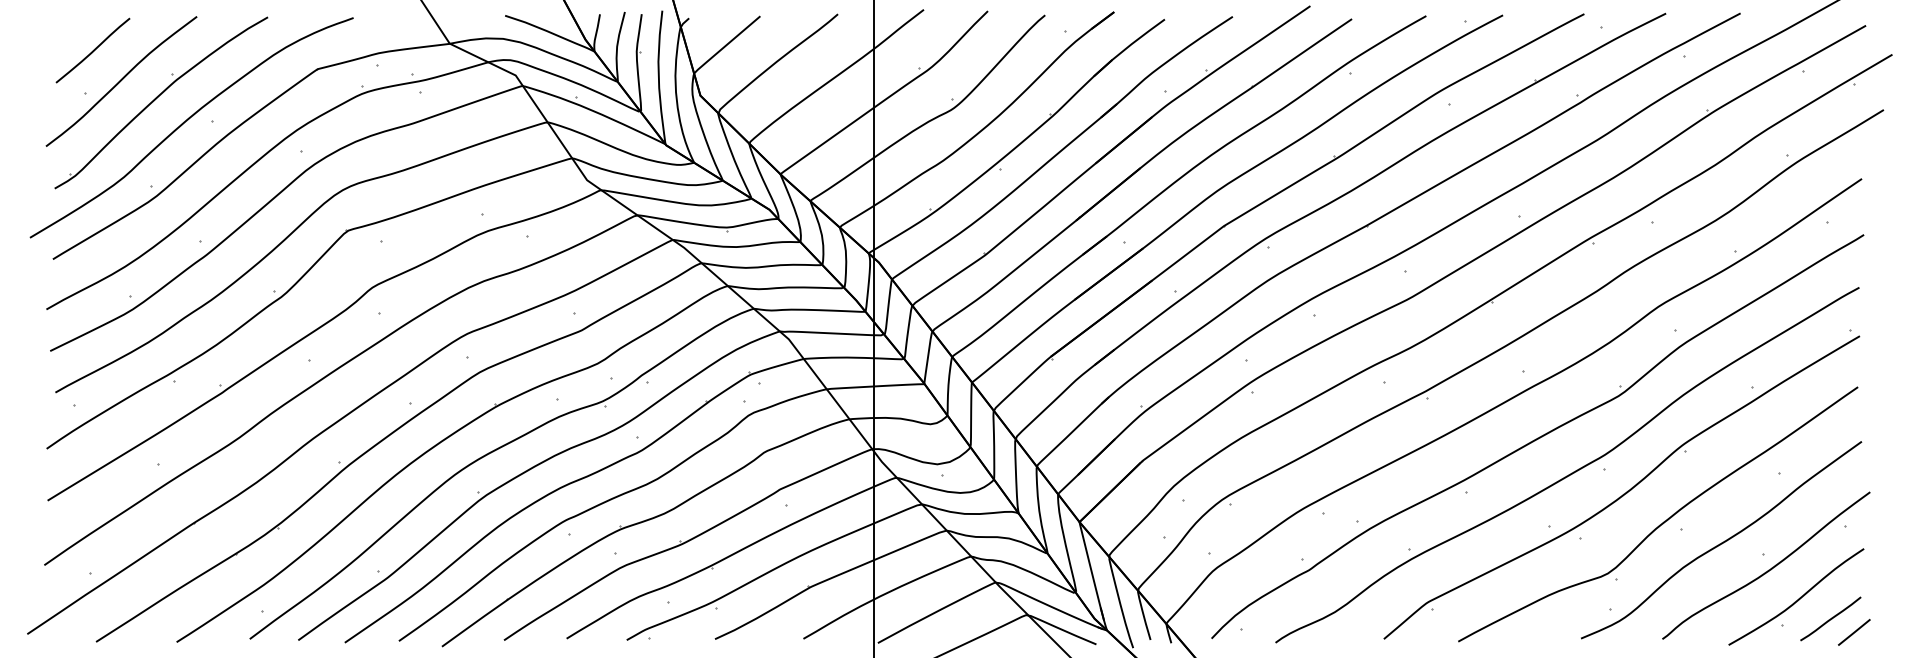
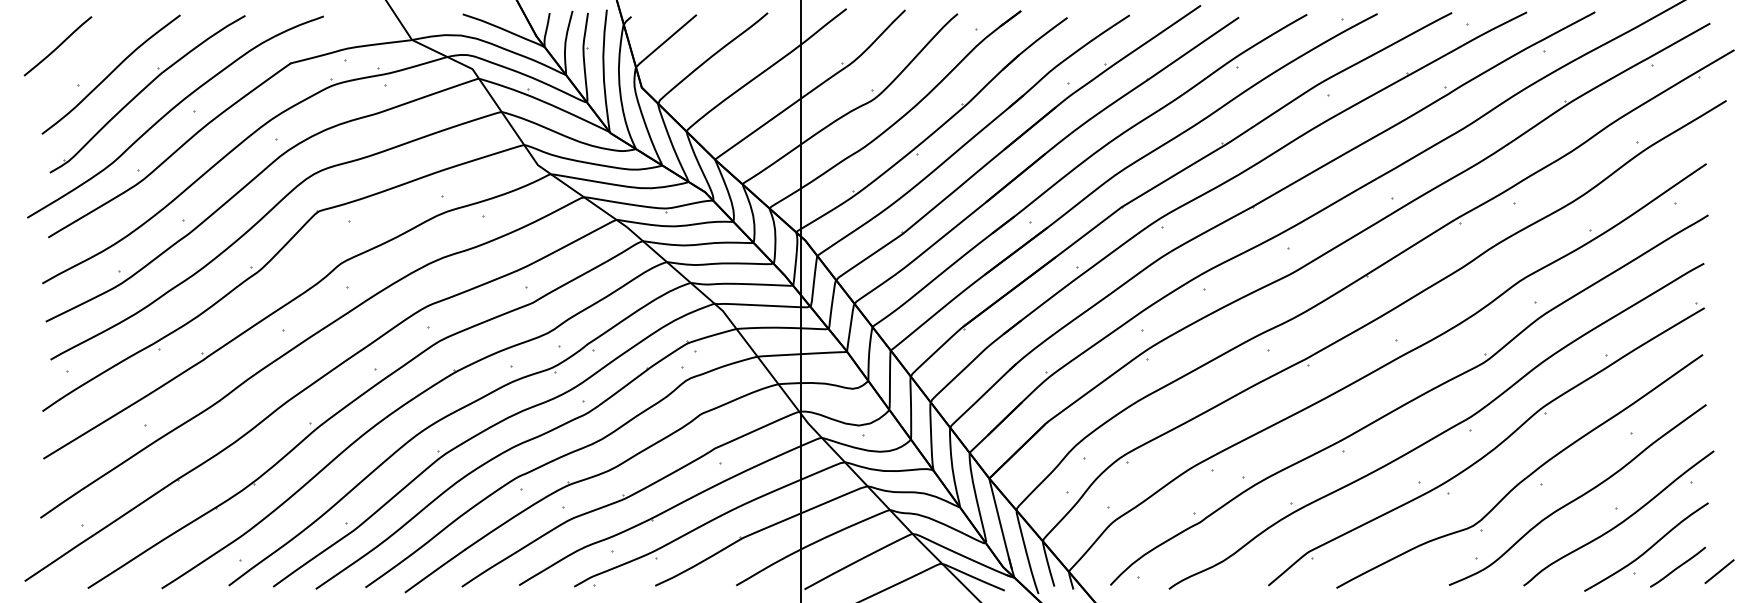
line: (92, 50) -> (57, 46), moved
line: (1854, 632) -> (1719, 571), moved

